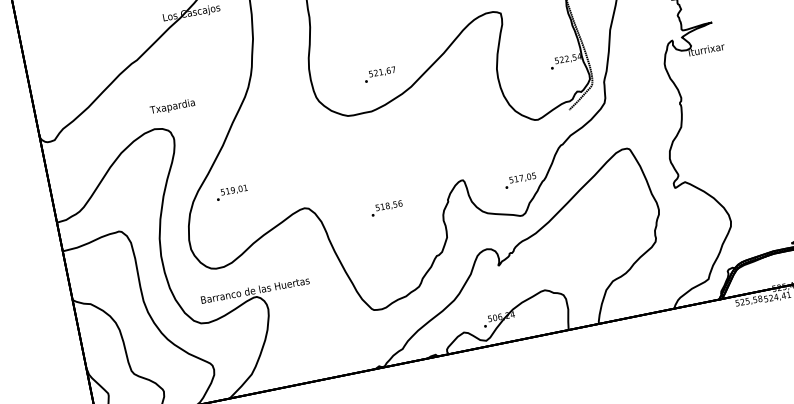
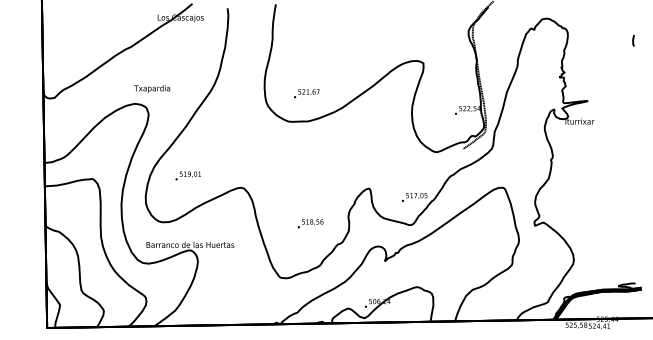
text: (379, 74) -> (306, 93), moved
text: (230, 192) -> (187, 175), moved
text: (386, 208) -> (310, 223), moved

